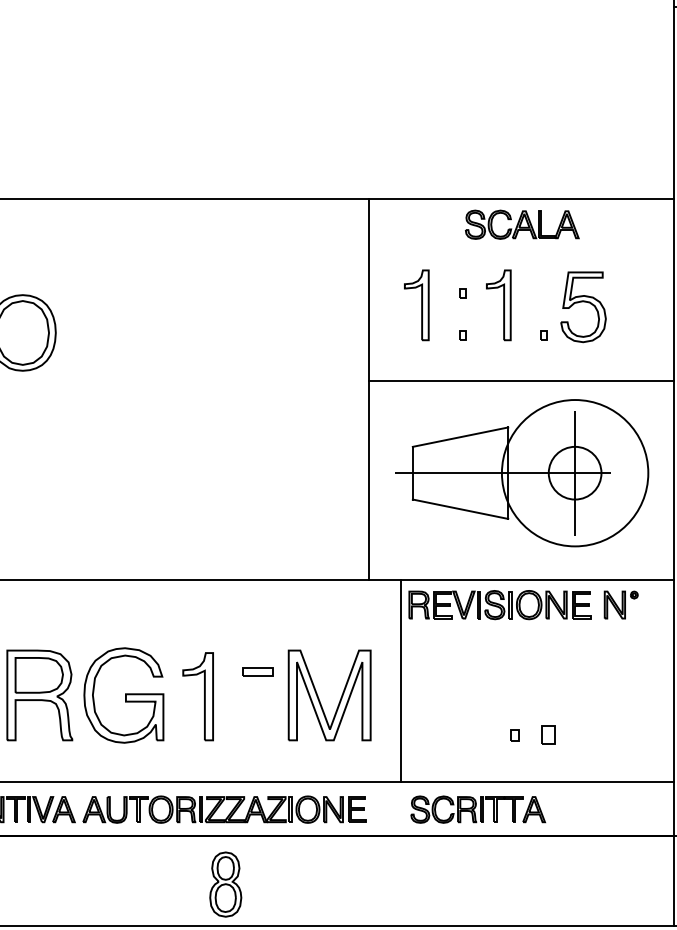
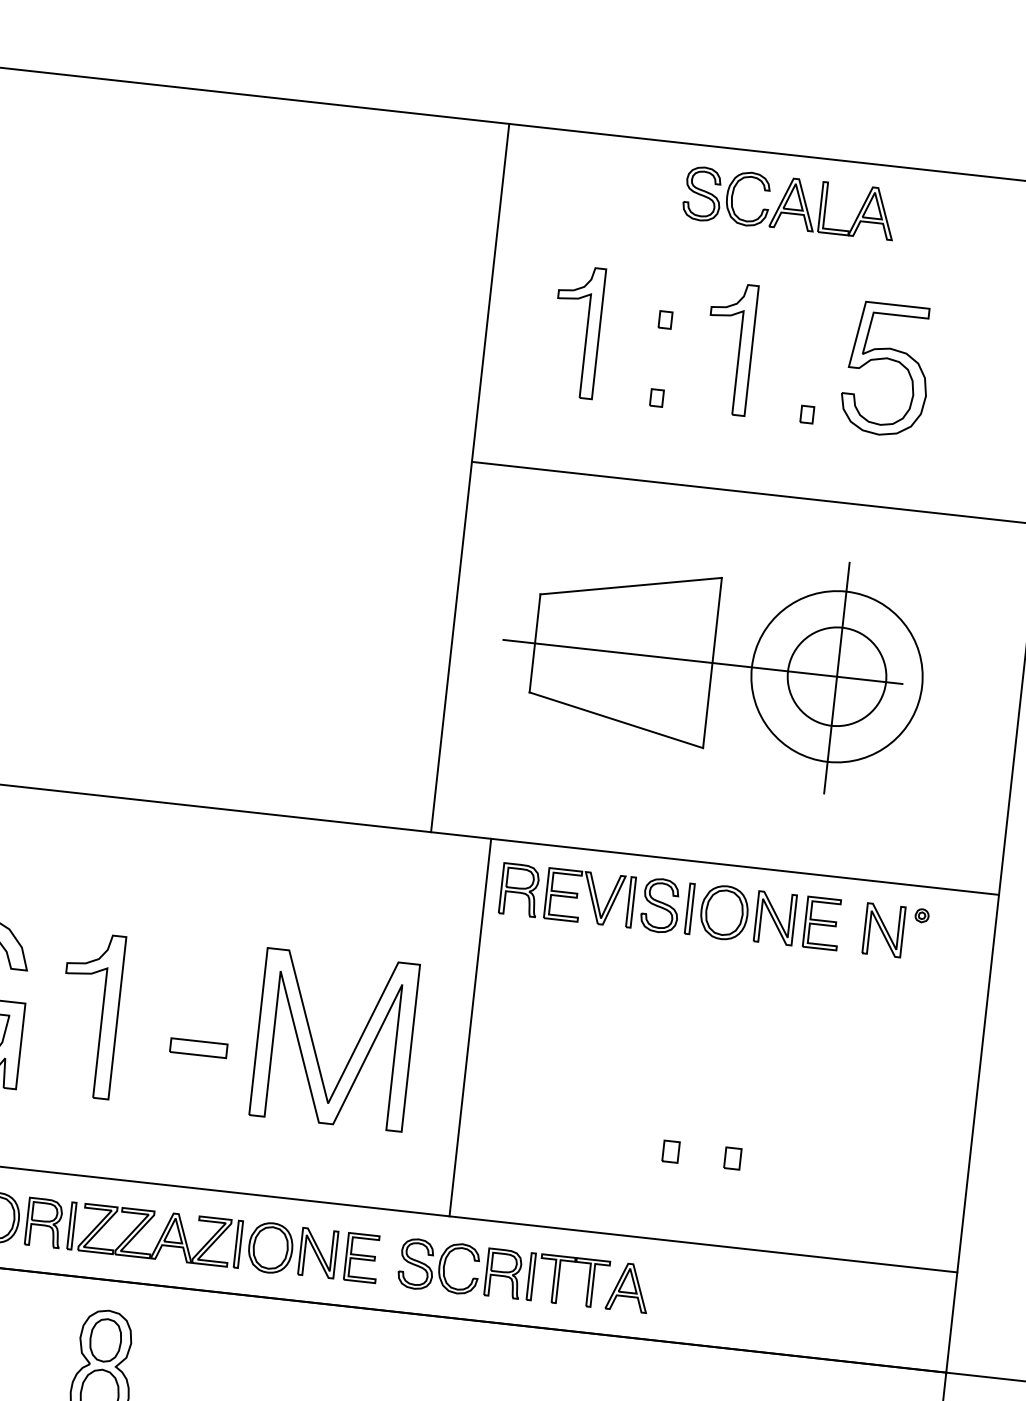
circle: (574, 472) -> (836, 675), size x0.62
part: (257, 671) -> (197, 1047), moved
part: (547, 735) -> (731, 1159), size x0.62
part: (478, 809) -> (524, 1275), moved

